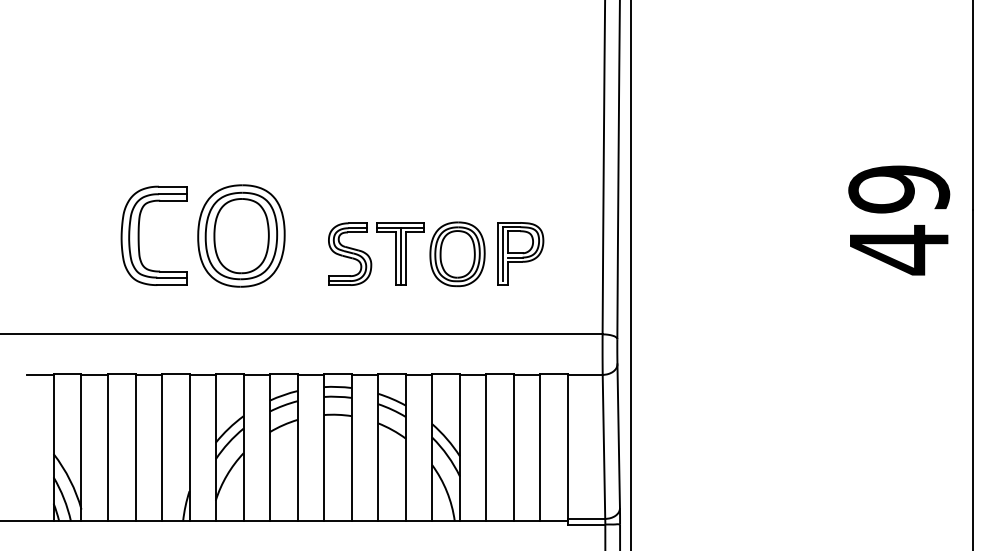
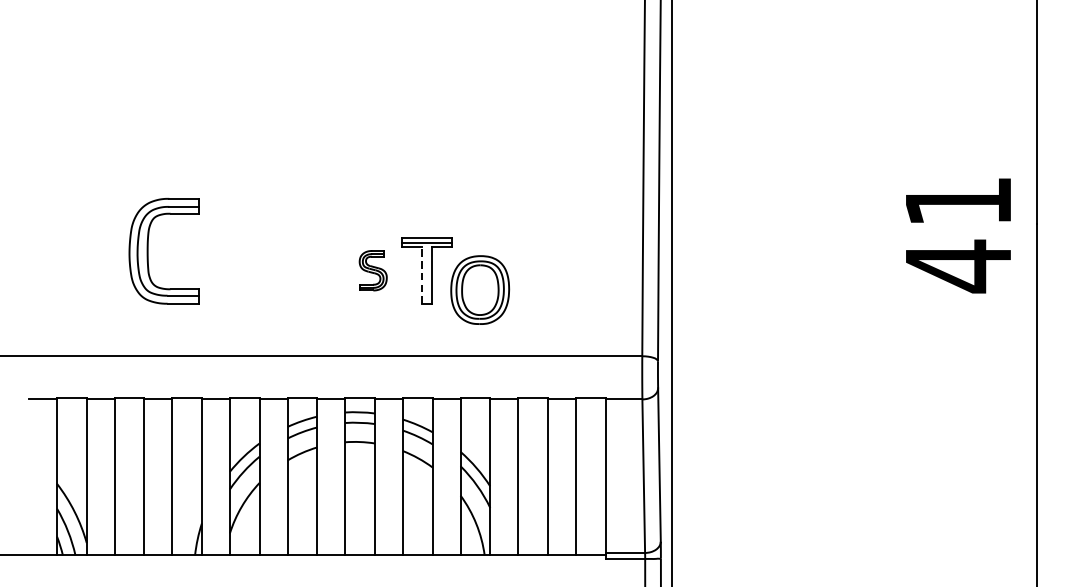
text: (899, 189) -> (958, 201), 49 -> 41
part: (241, 235) -> (257, 250), removed
part: (350, 253) -> (373, 270), size x0.6
part: (520, 253) -> (554, 270), removed
part: (457, 254) -> (480, 290), moved
line: (400, 256) -> (426, 273), removed
line: (395, 258) -> (421, 275), solid -> dashed

